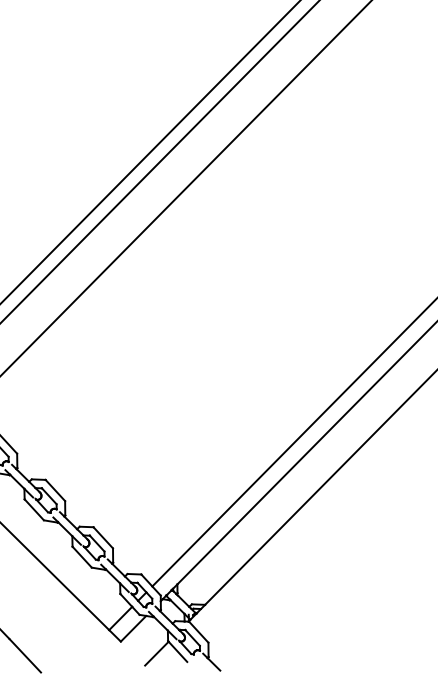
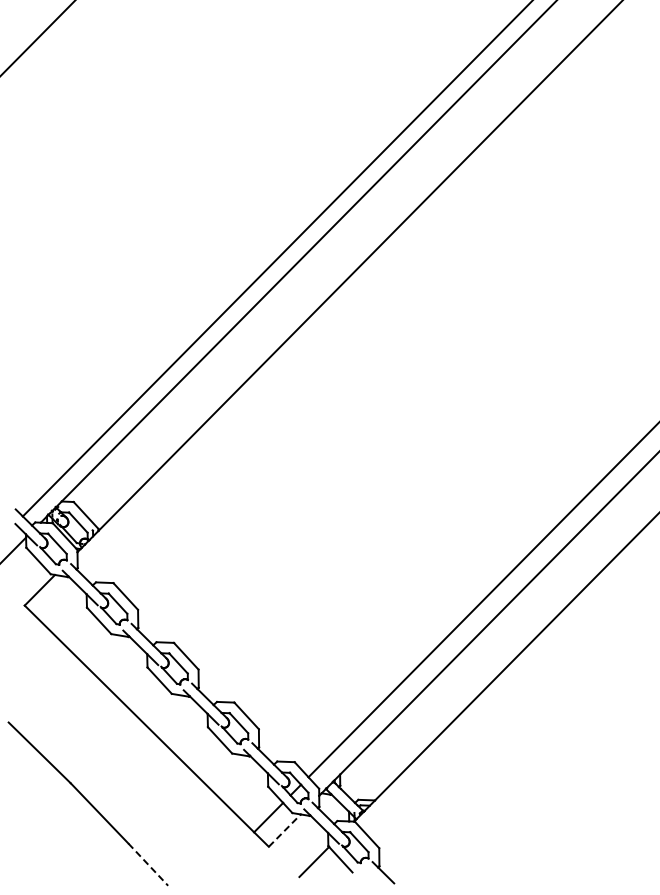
line: (133, 628) -> (284, 830), solid -> dashed
line: (25, 656) -> (148, 865), solid -> dashed

